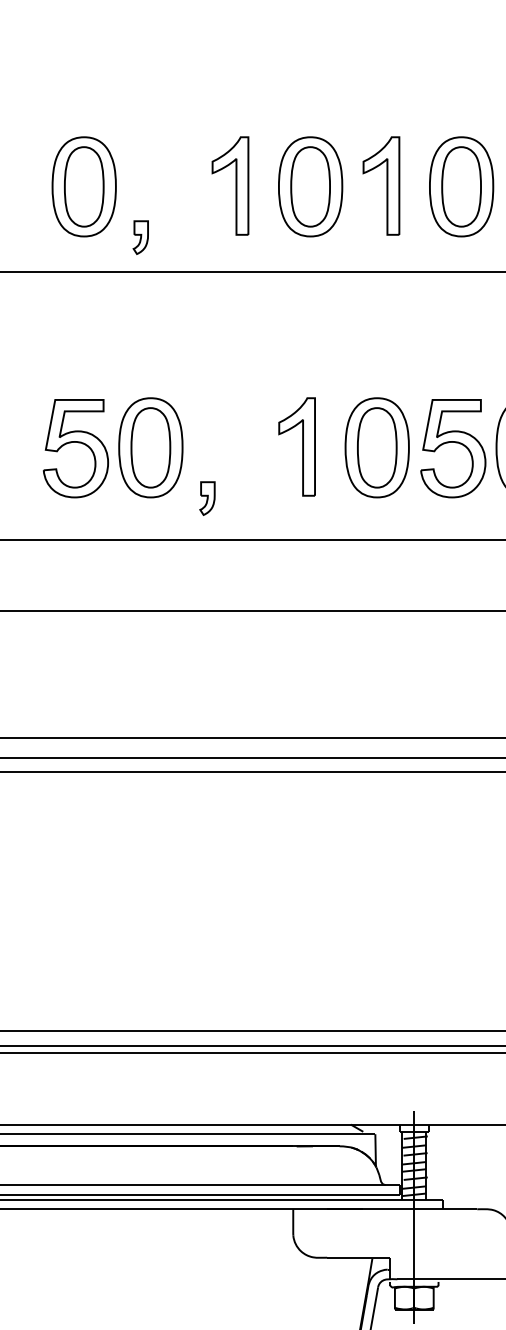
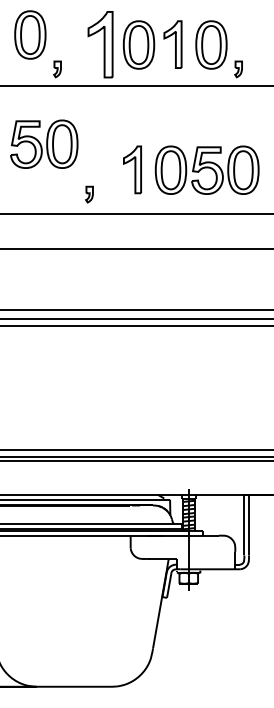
part: (84, 185) -> (30, 34), moved
part: (230, 185) -> (100, 44), size x1.4
part: (113, 446) -> (44, 143), moved

